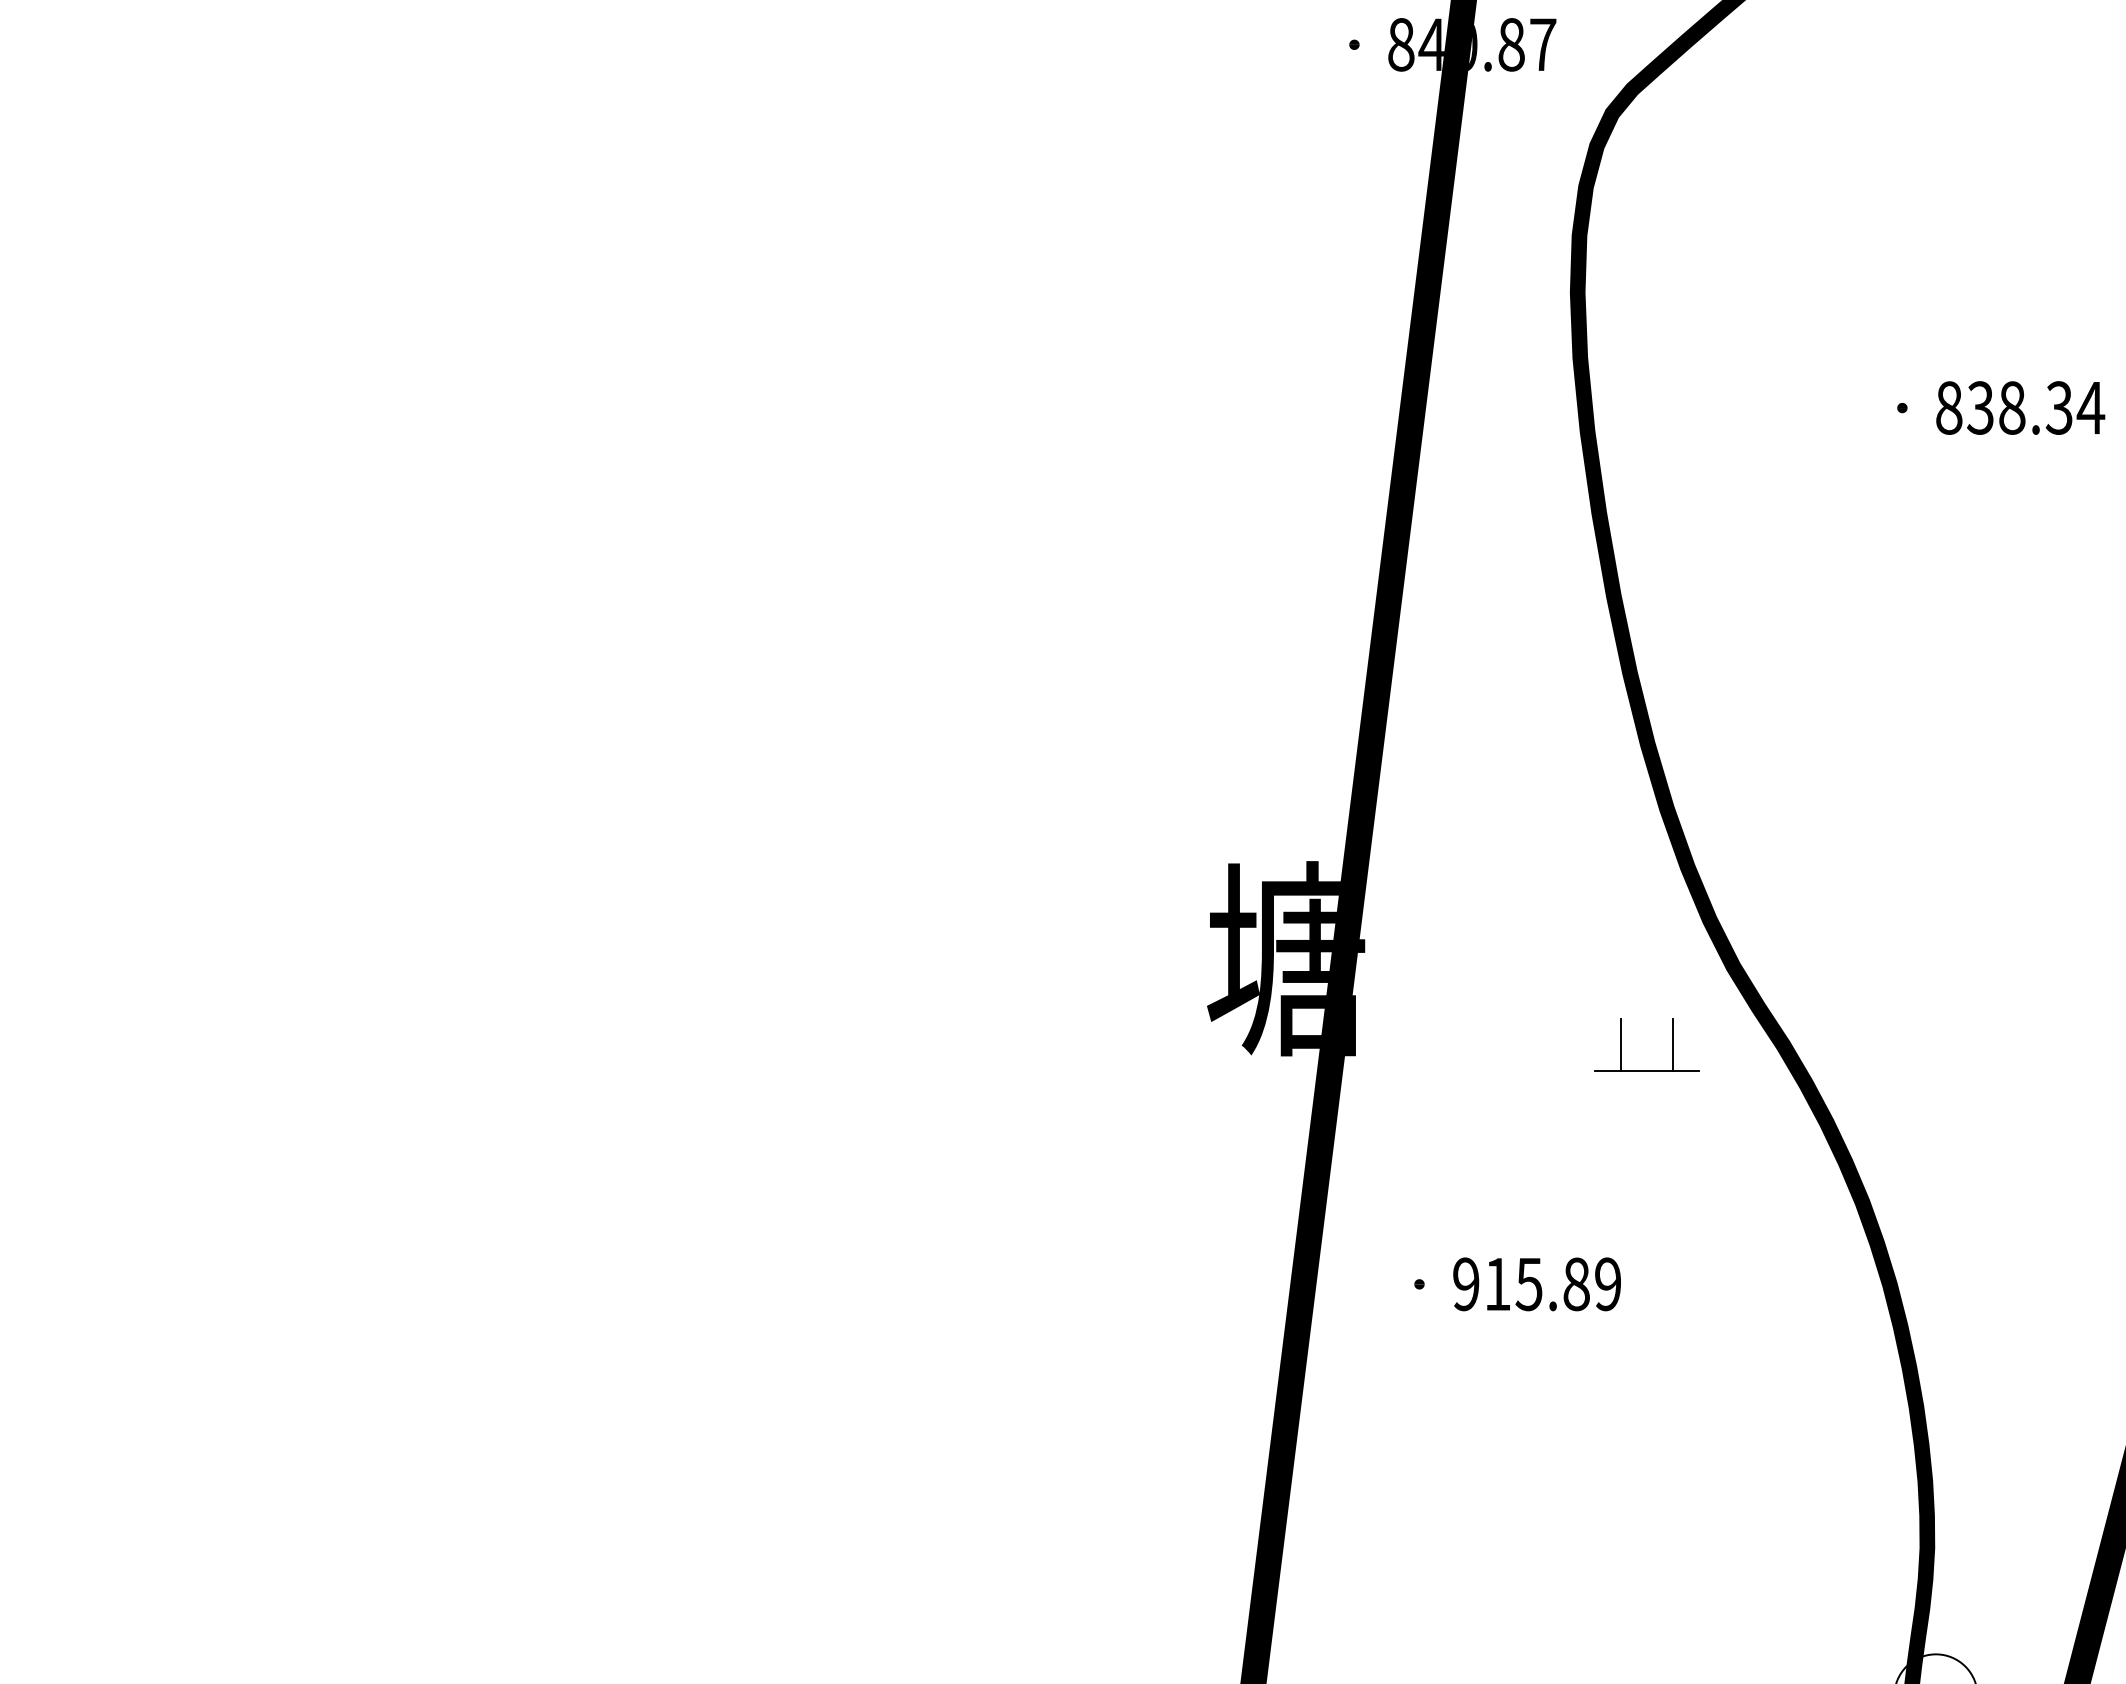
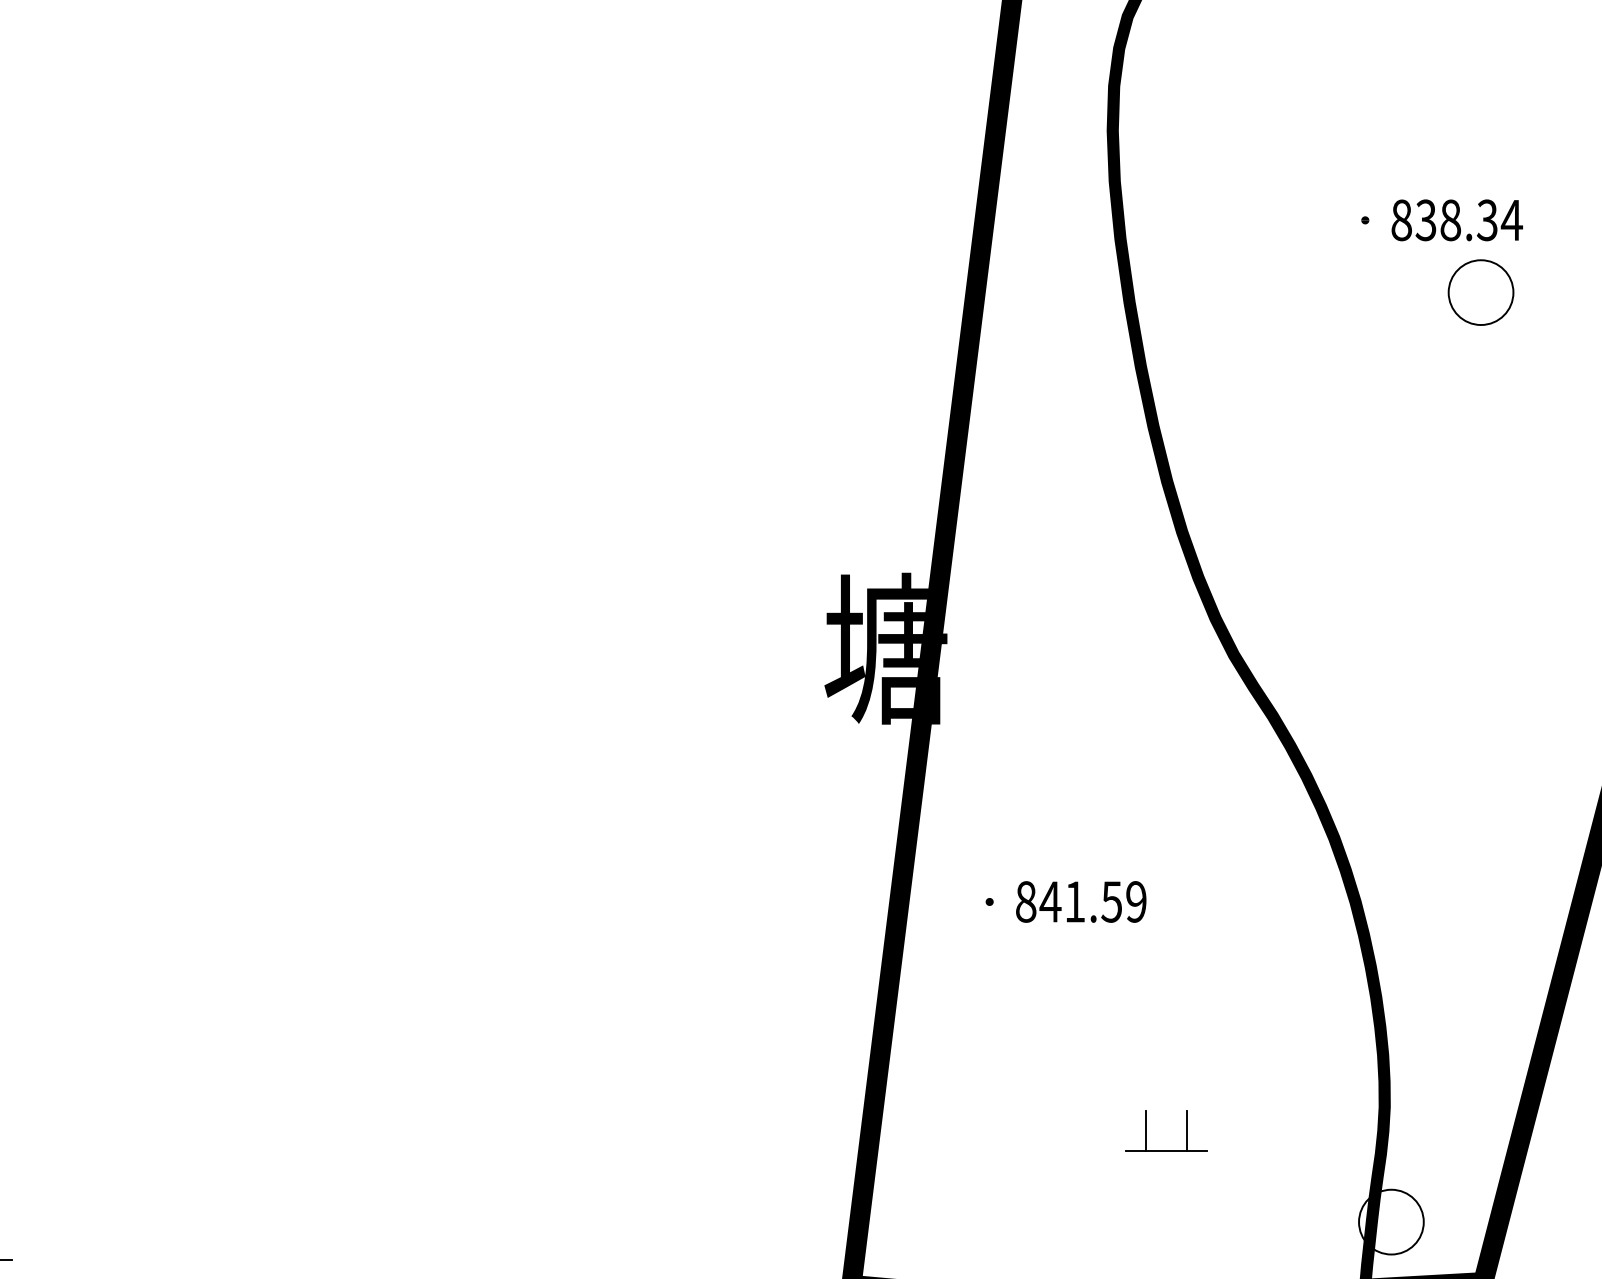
part: (2050, 500) -> (1480, 292), added
part: (1621, 1044) -> (1146, 1130), moved
text: (1521, 1284) -> (1069, 902), 915.89 -> 841.59

